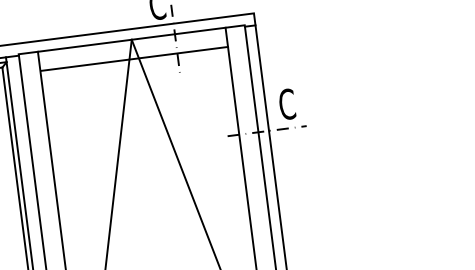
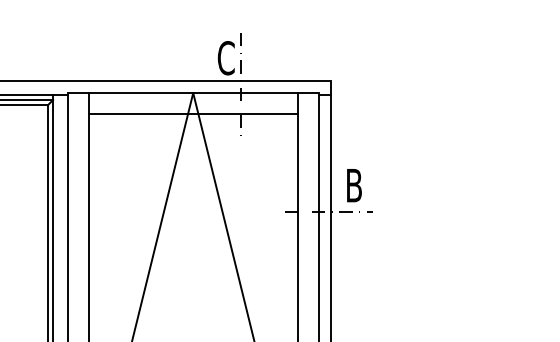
text: (286, 104) -> (353, 185), C -> B

